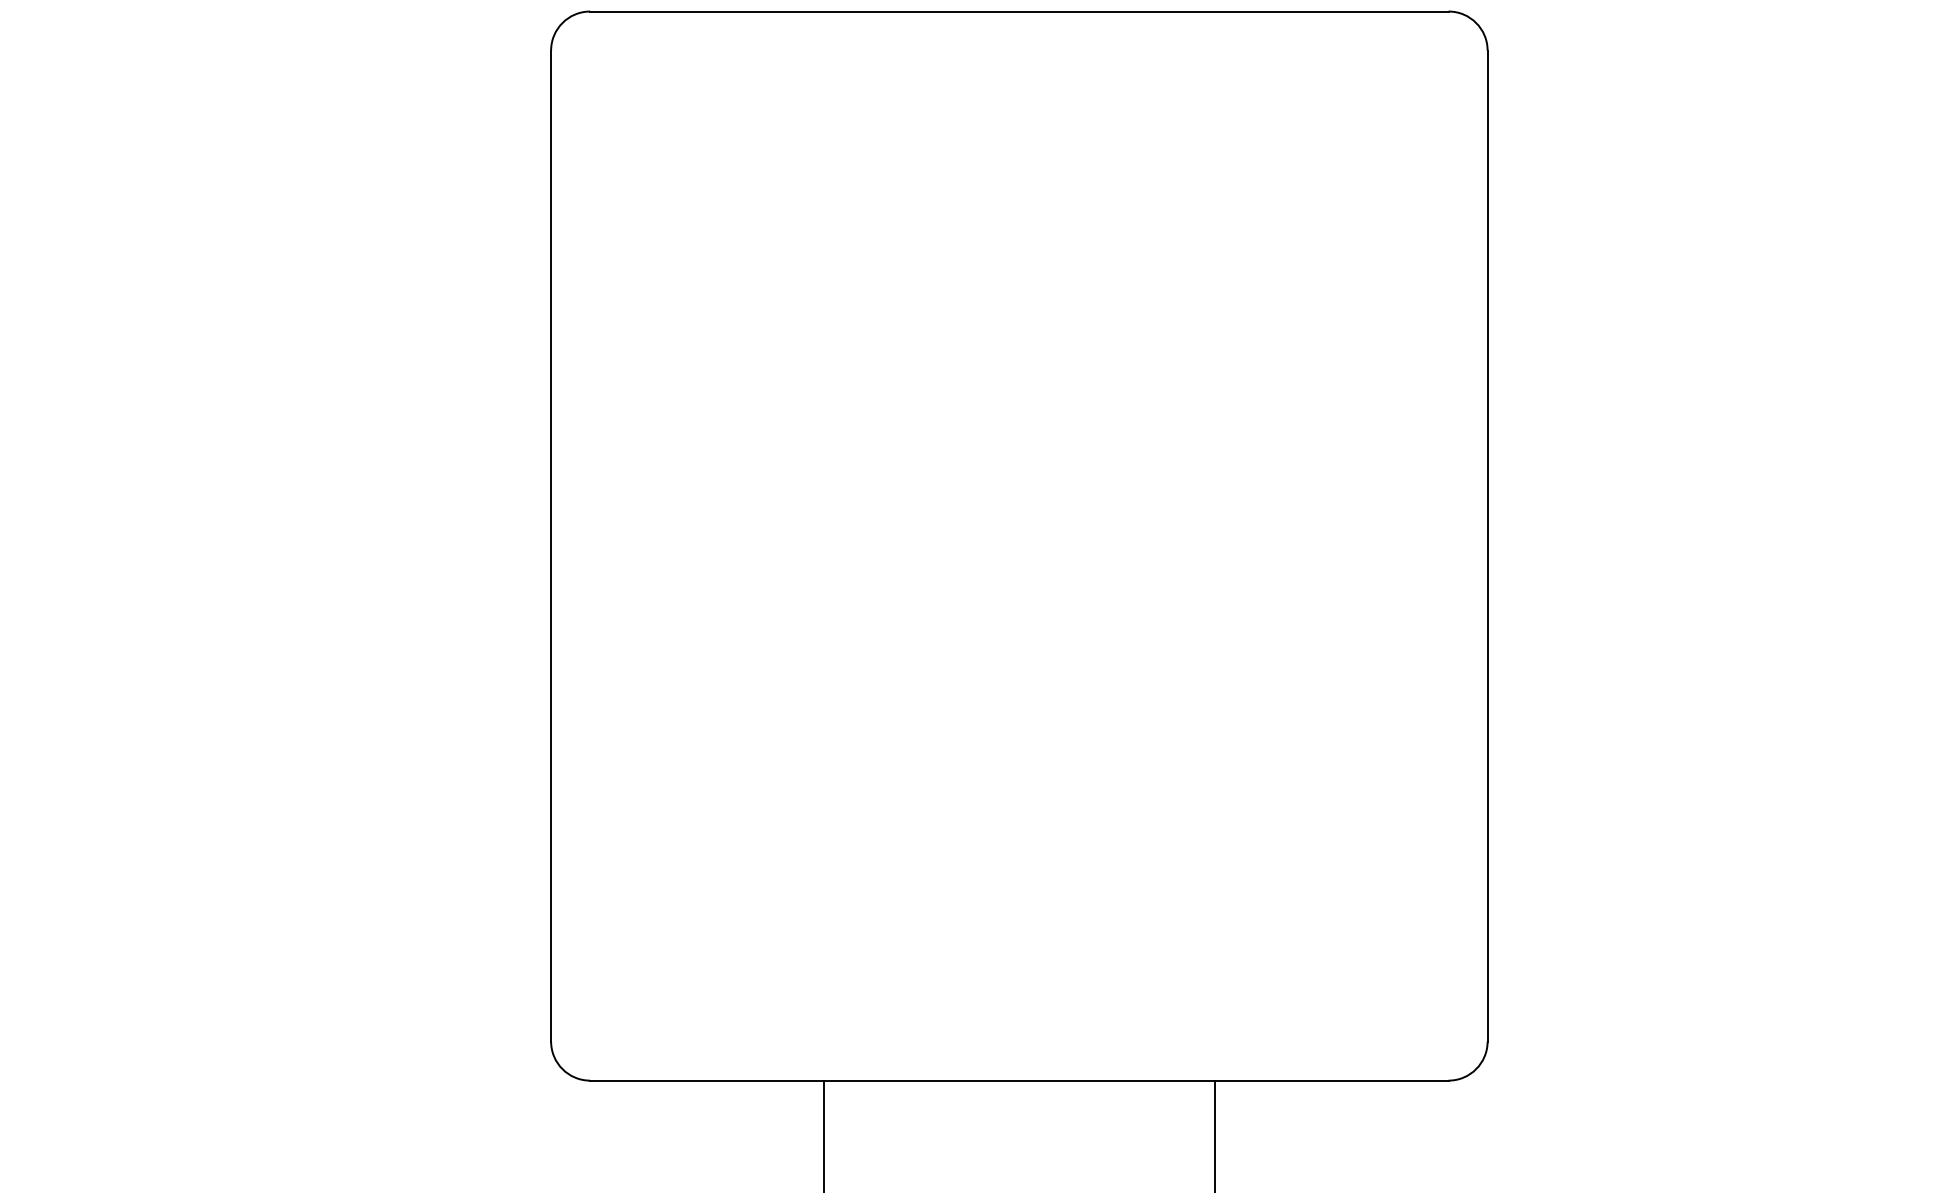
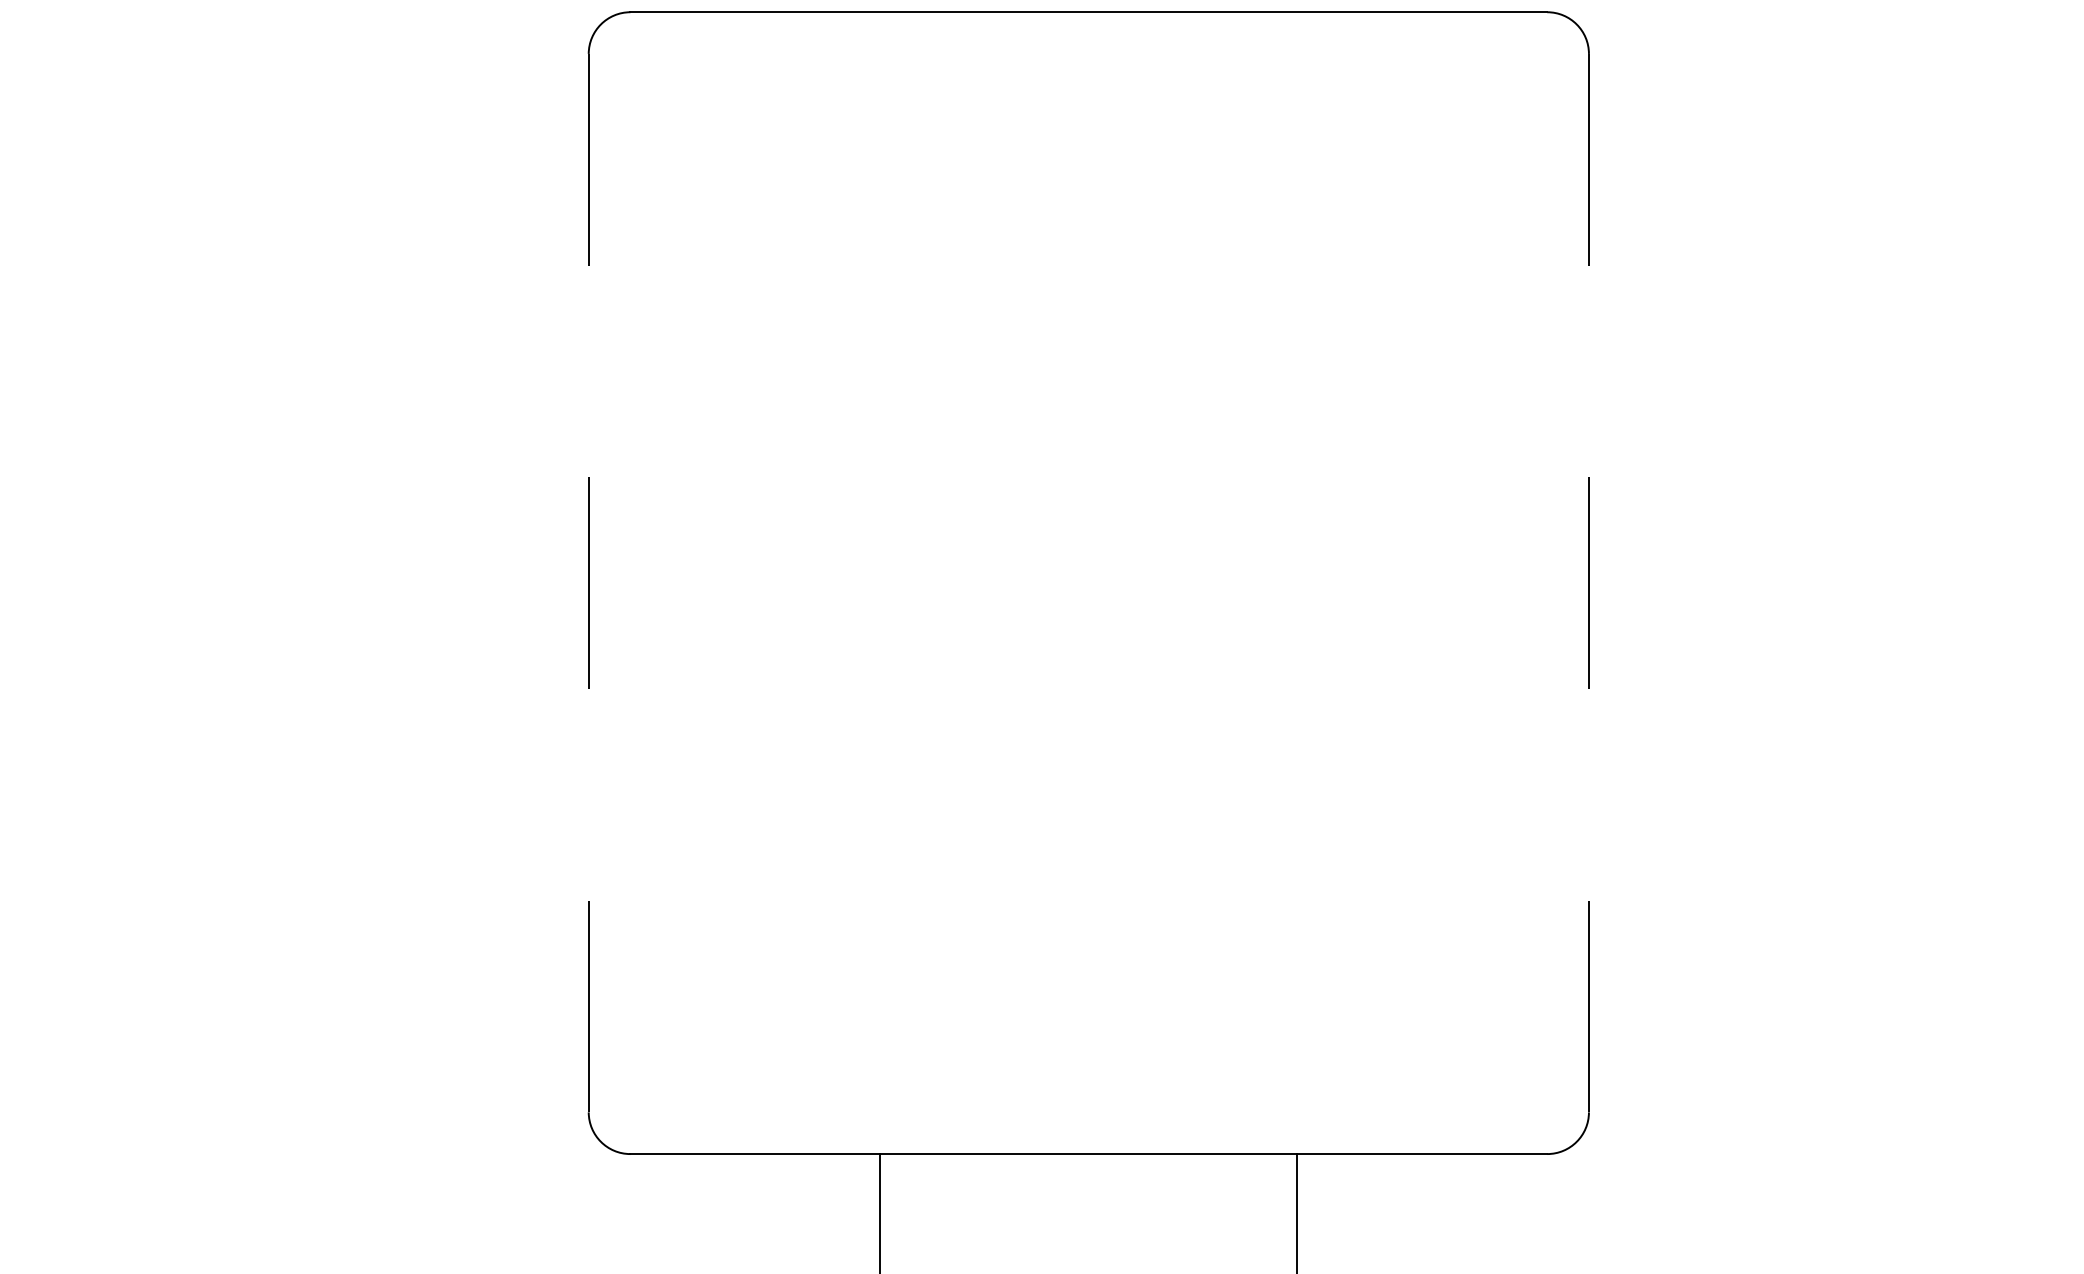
line: (550, 545) -> (588, 582), solid -> dashed
line: (1487, 545) -> (1588, 582), solid -> dashed

